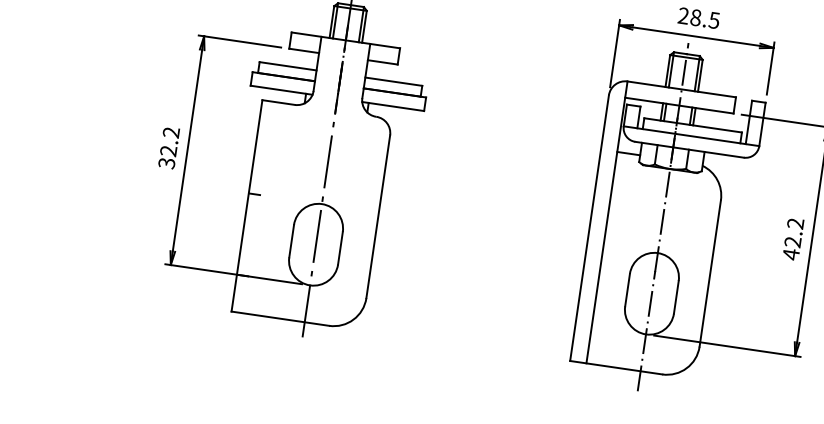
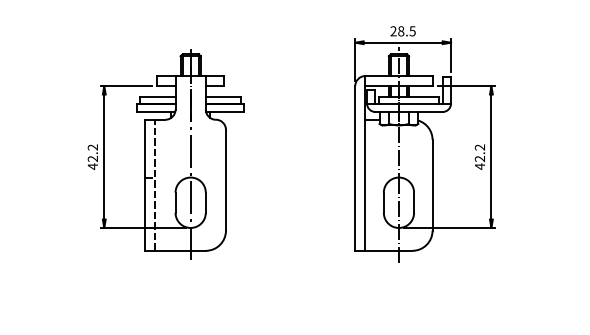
text: (166, 163) -> (92, 166), 32.2 -> 42.2
line: (263, 207) -> (155, 184), added

